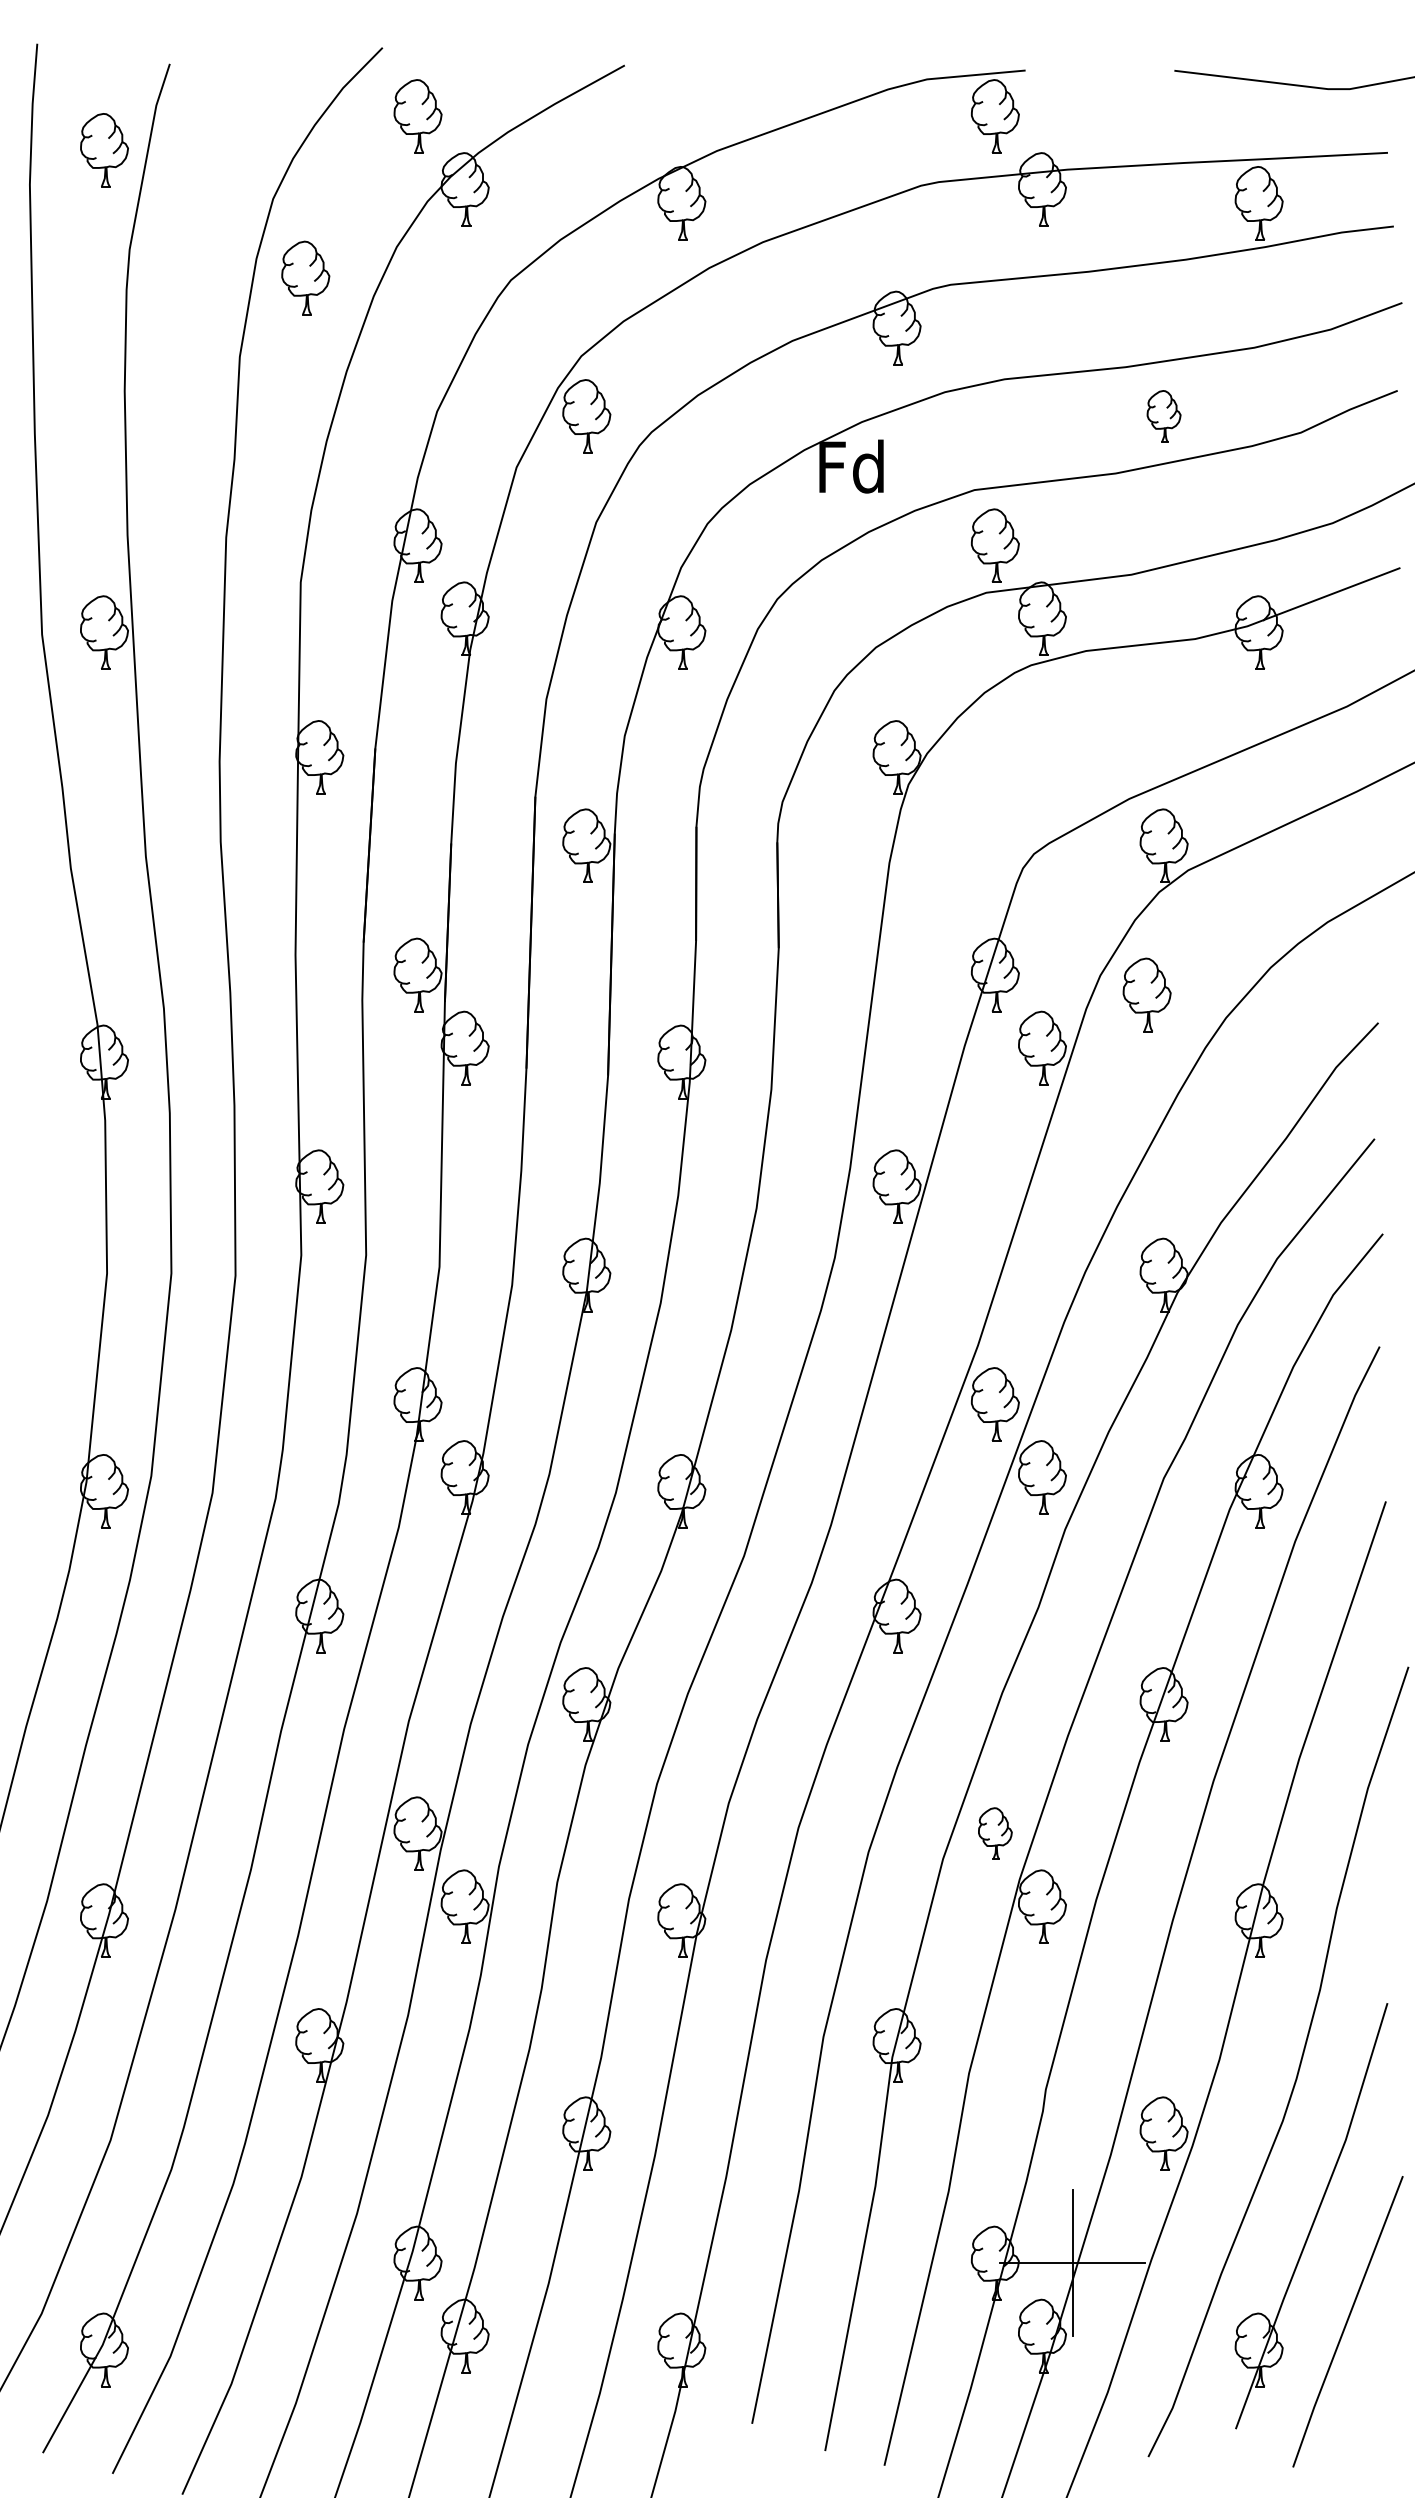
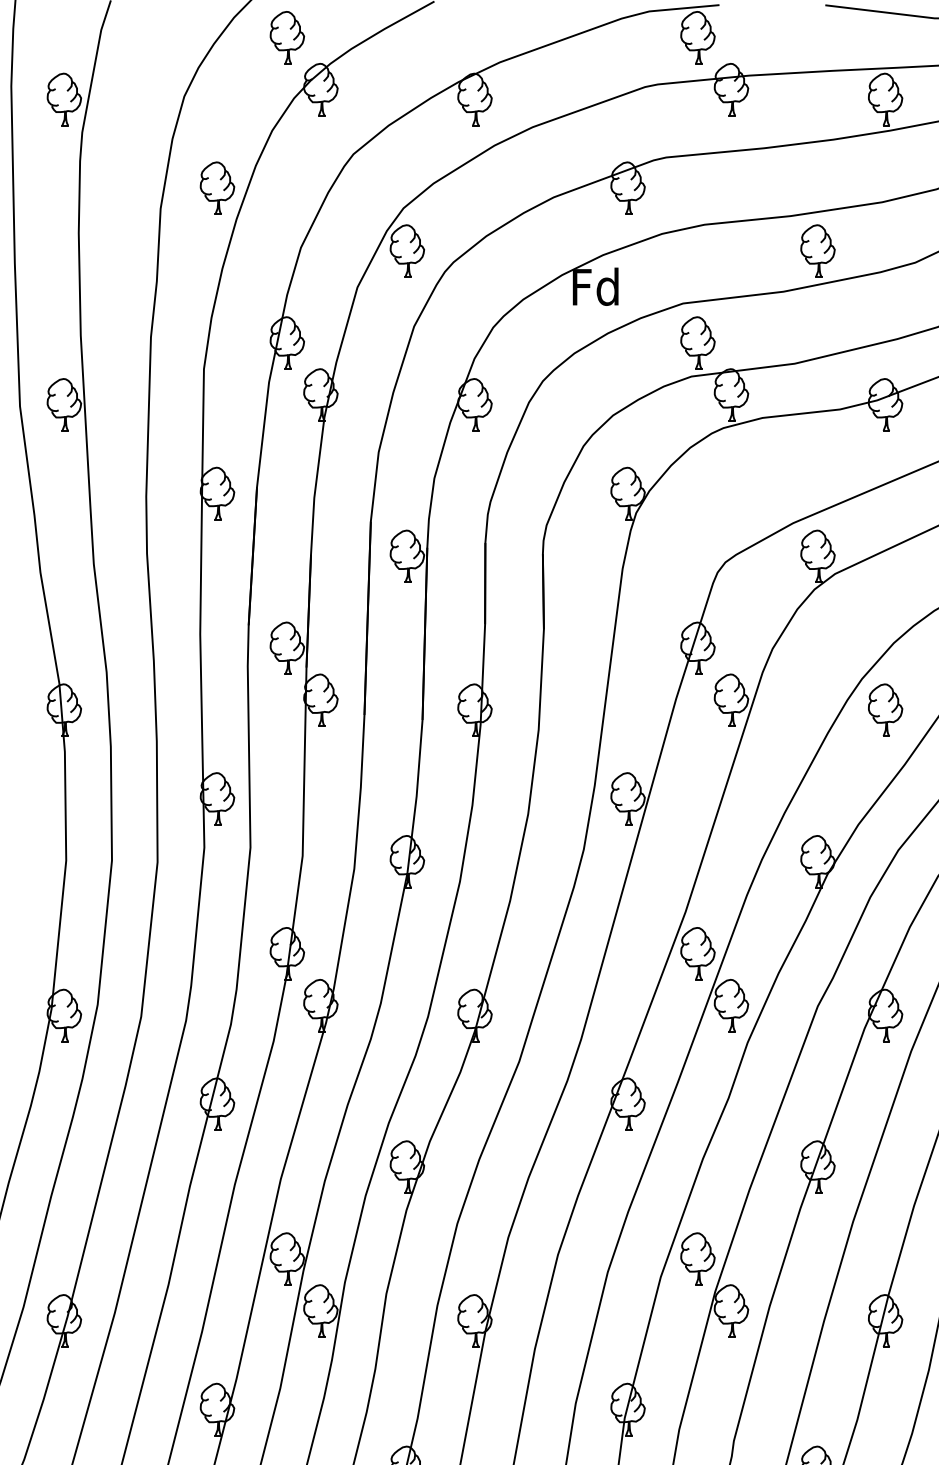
part: (104, 150) -> (64, 99), moved
part: (305, 277) -> (217, 187), moved
part: (1163, 416) -> (817, 251), size x1.43
part: (1146, 994) -> (885, 709), moved
part: (995, 1833) -> (698, 1258), size x1.43

